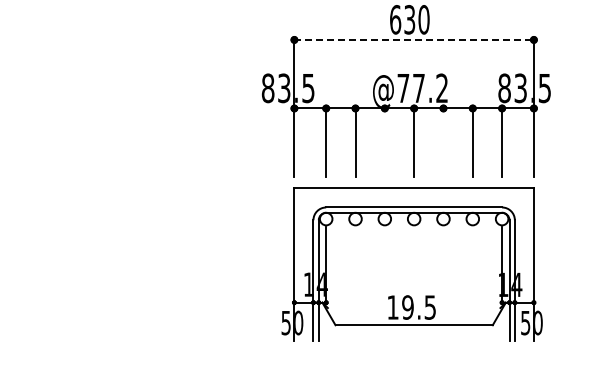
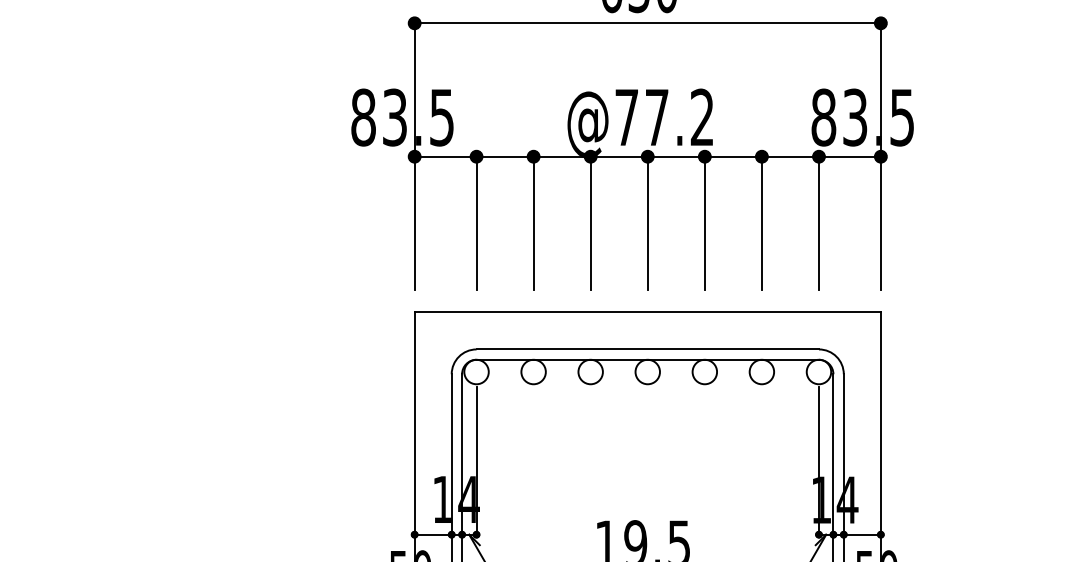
line: (414, 39) -> (648, 22), dashed -> solid
line: (384, 142) -> (590, 222), added
line: (443, 142) -> (704, 222), added

